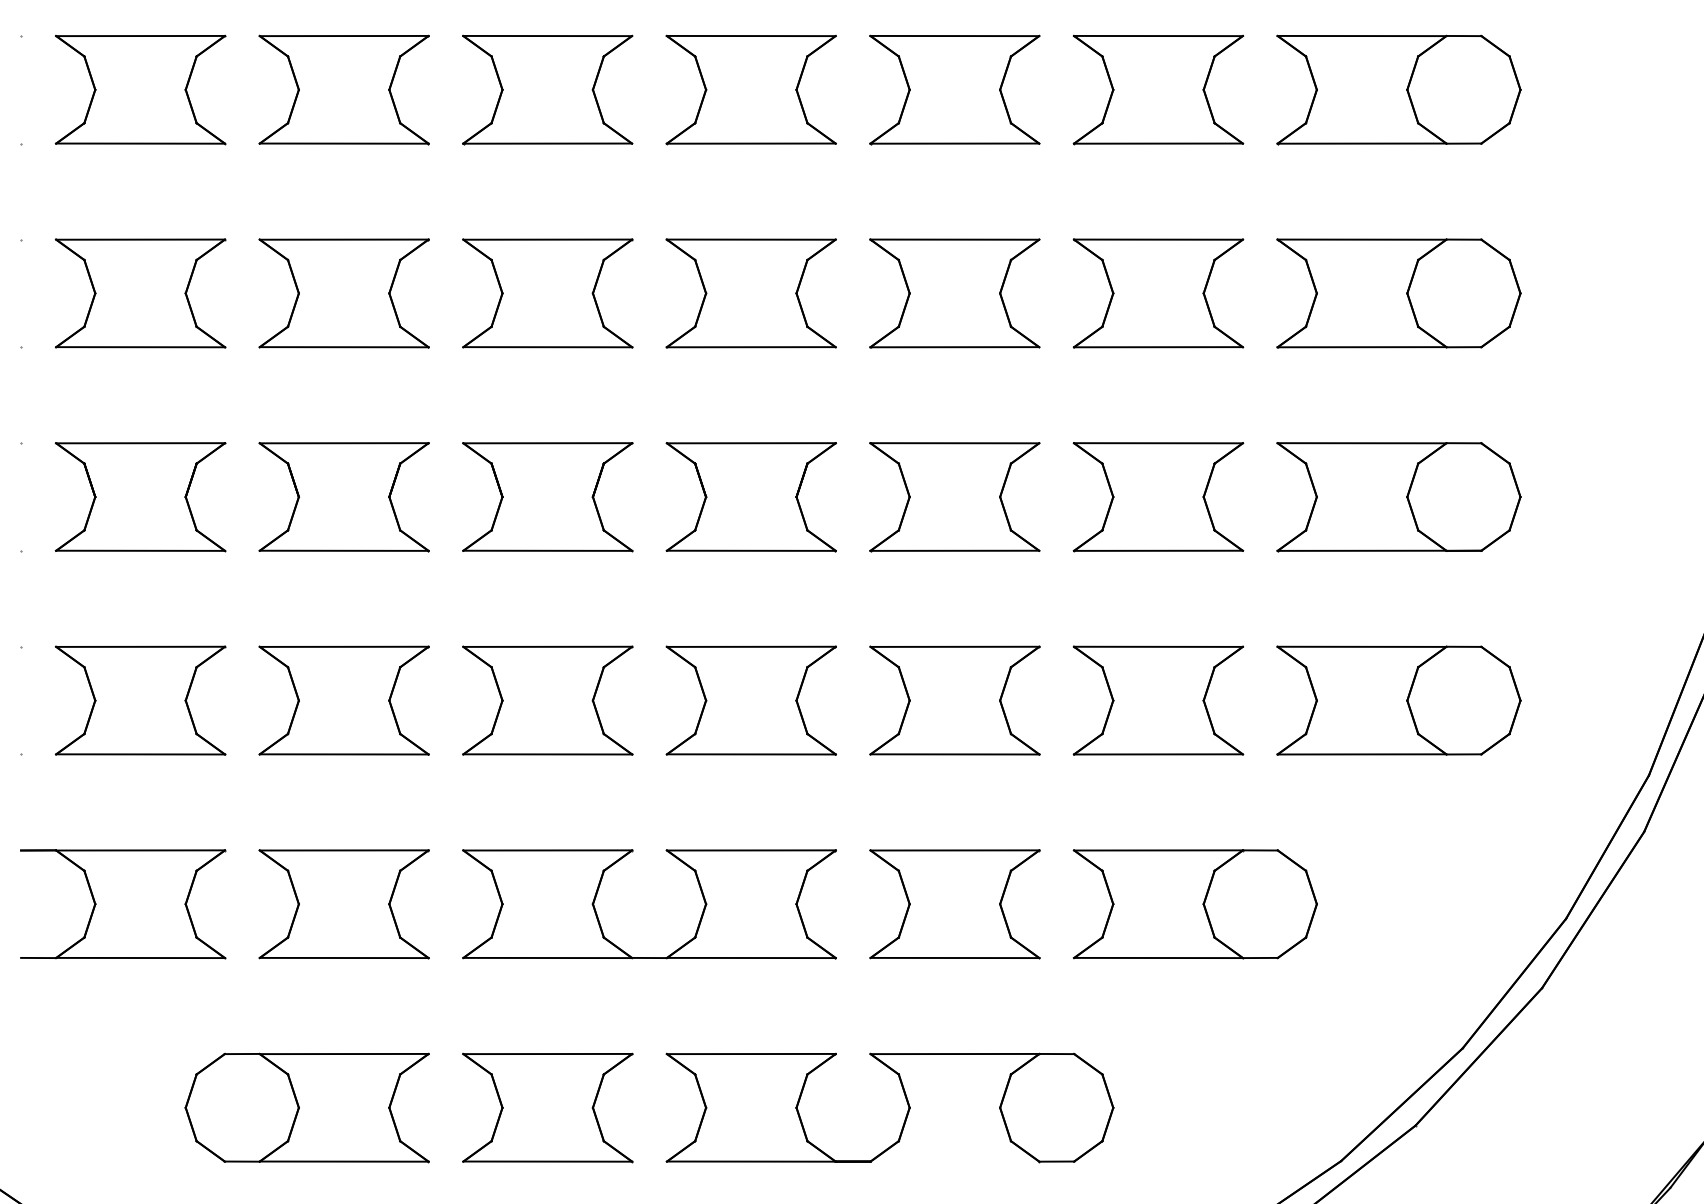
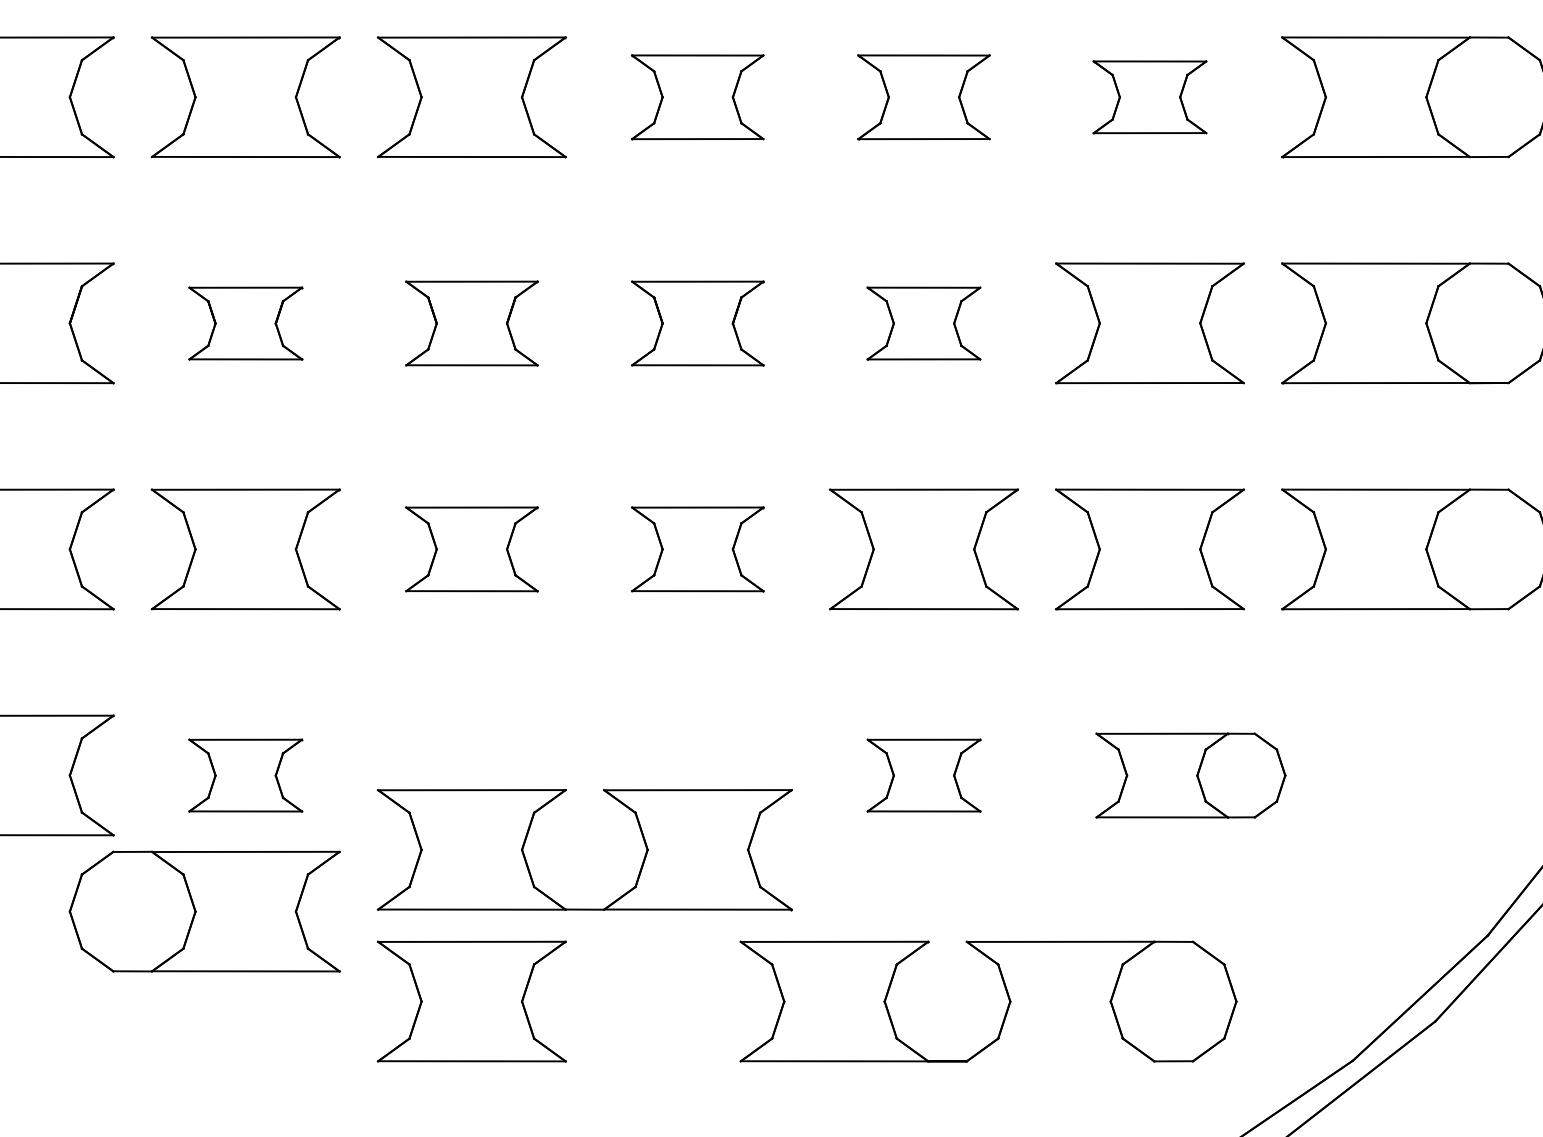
part: (750, 293) -> (696, 97), size x0.7
part: (954, 293) -> (923, 97), size x0.7
part: (1158, 293) -> (1150, 97), size x0.6
part: (343, 497) -> (245, 323), size x0.6
part: (547, 497) -> (471, 323), size x0.7
part: (750, 497) -> (696, 323), size x0.7
part: (954, 497) -> (923, 323), size x0.6
part: (547, 700) -> (471, 549), size x0.7
part: (750, 700) -> (696, 549), size x0.7
part: (343, 904) -> (245, 775), size x0.6
part: (954, 904) -> (923, 775), size x0.6
part: (1194, 904) -> (1190, 775), size x0.7
part: (618, 946) -> (550, 896), moved
part: (906, 1102) -> (1006, 995), moved
part: (306, 1107) -> (203, 911), moved

